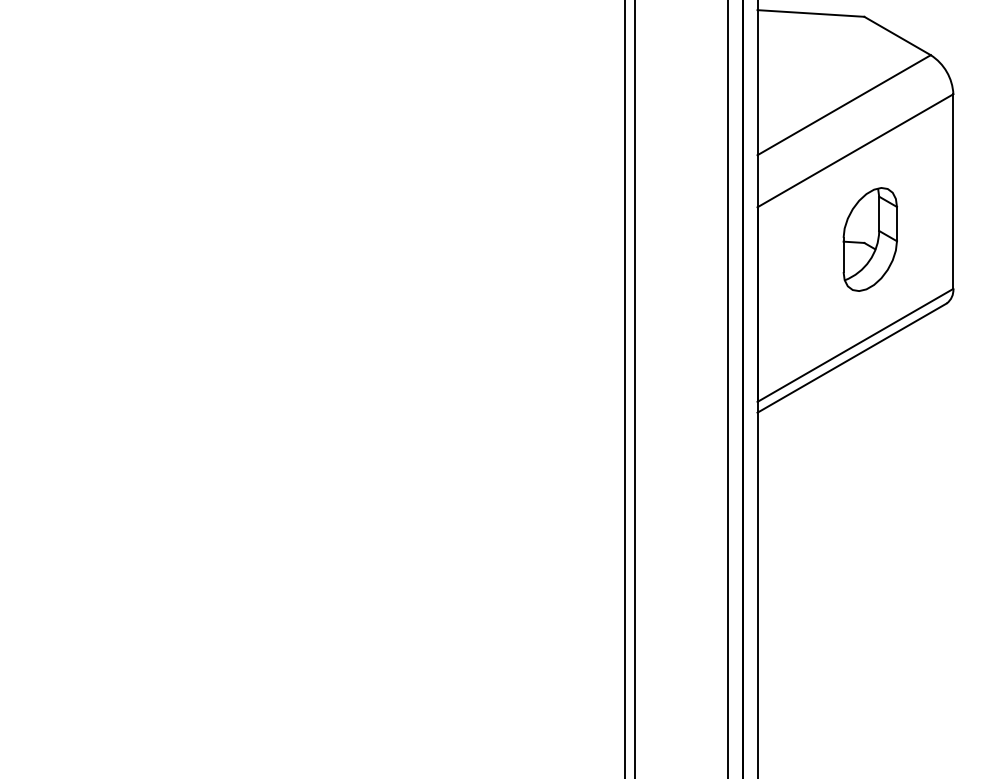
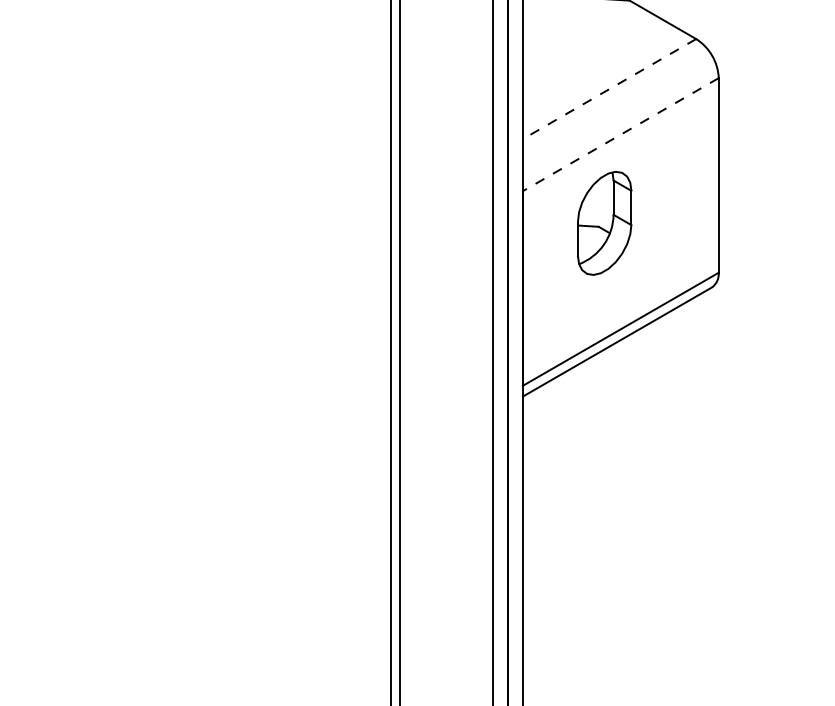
line: (843, 105) -> (608, 89), solid -> dashed
line: (855, 151) -> (620, 135), solid -> dashed
part: (869, 239) -> (603, 223), moved

